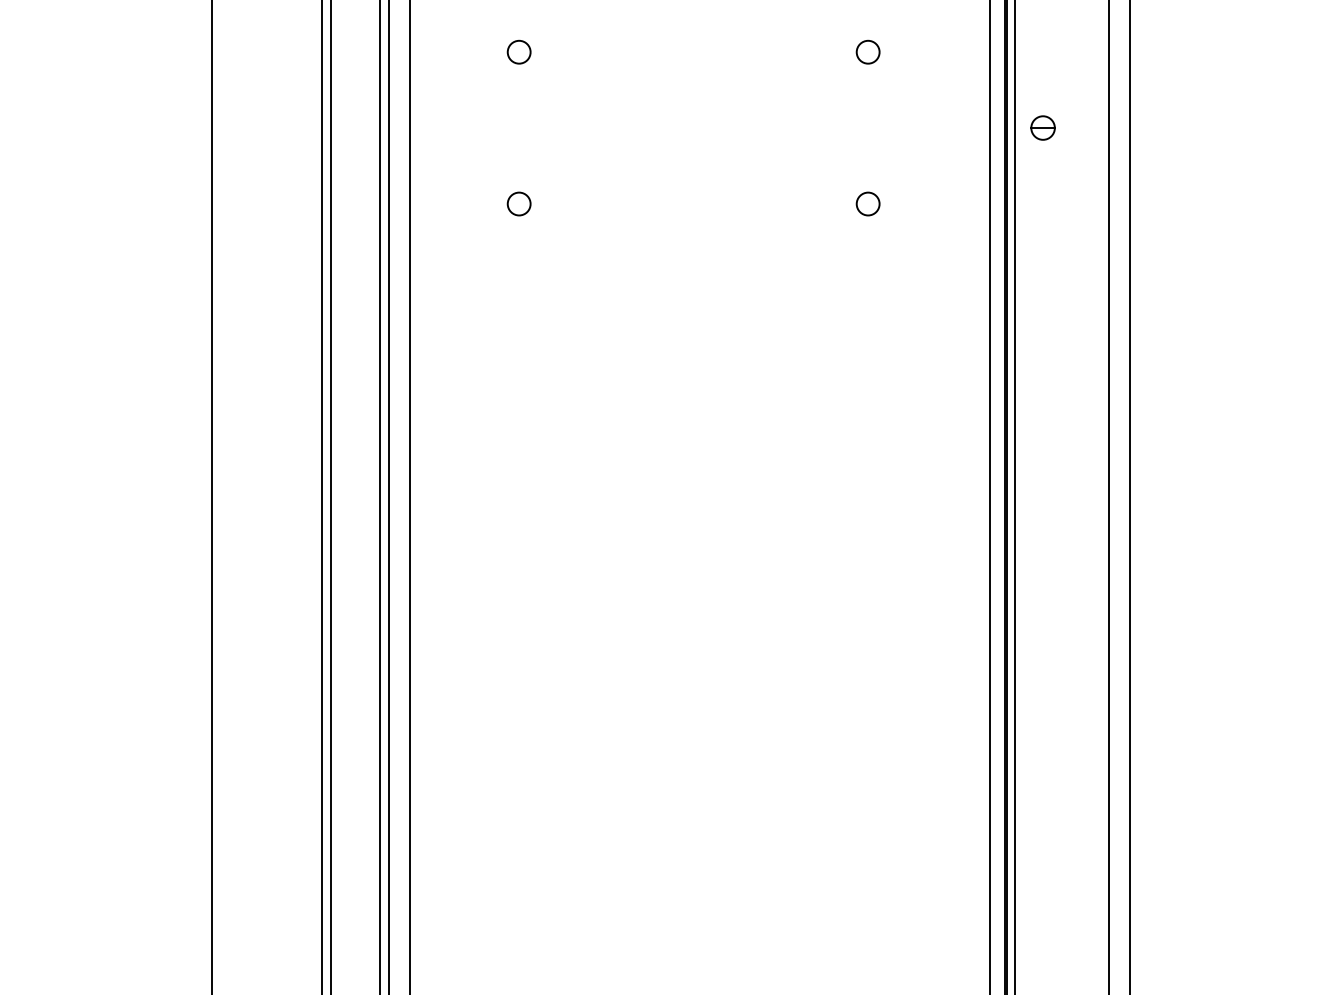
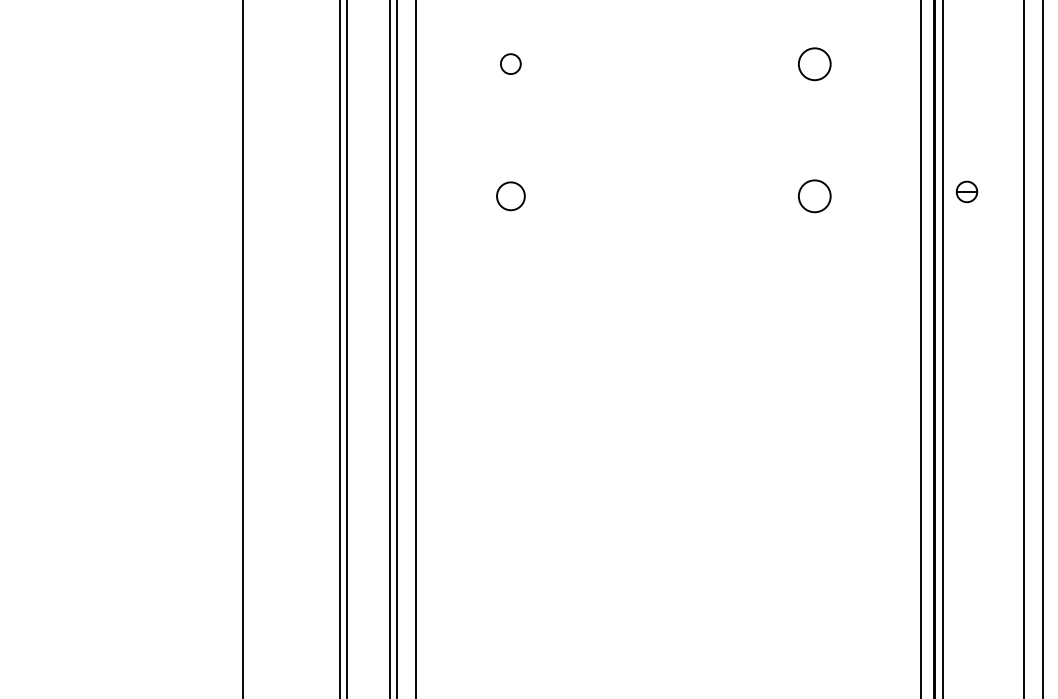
circle: (867, 51) -> (814, 63), size x1.6
part: (1042, 127) -> (966, 191), moved
circle: (518, 203) -> (510, 195), size x1.4
circle: (867, 203) -> (814, 195), size x1.6

